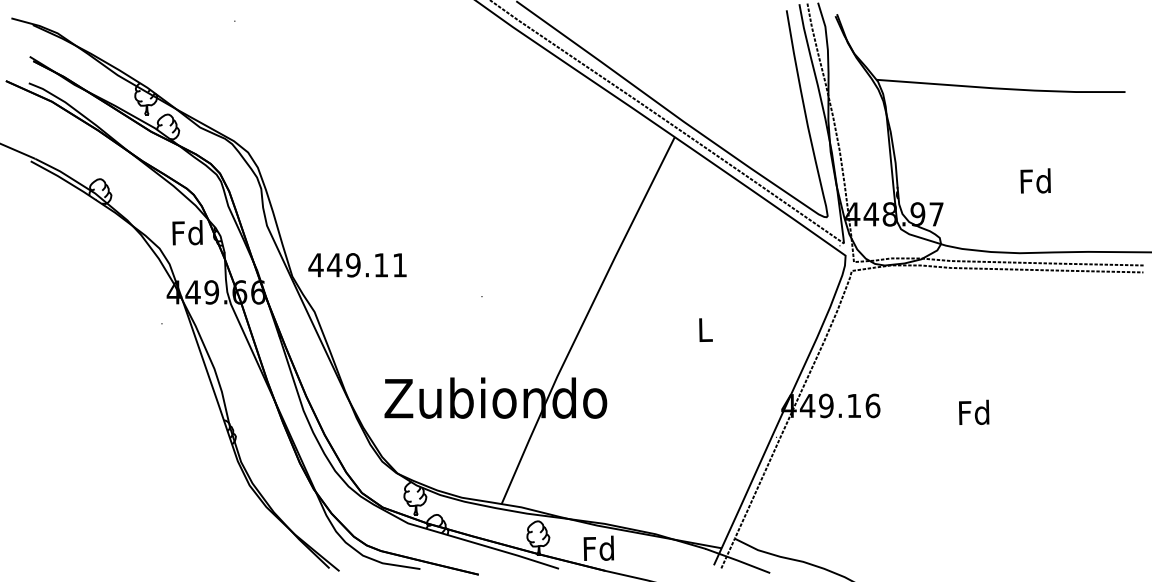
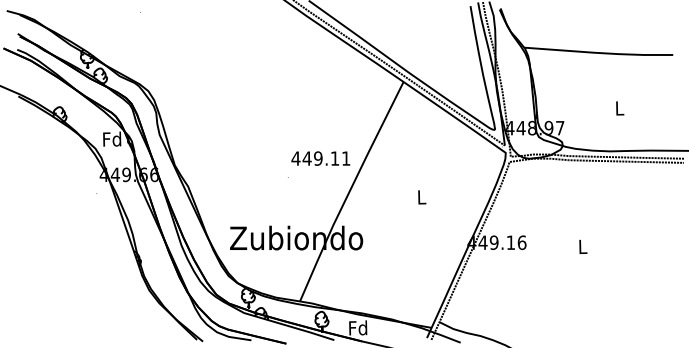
text: (1035, 179) -> (619, 107), Fd -> L
text: (356, 265) -> (320, 158), moved
text: (973, 412) -> (582, 246), Fd -> L

